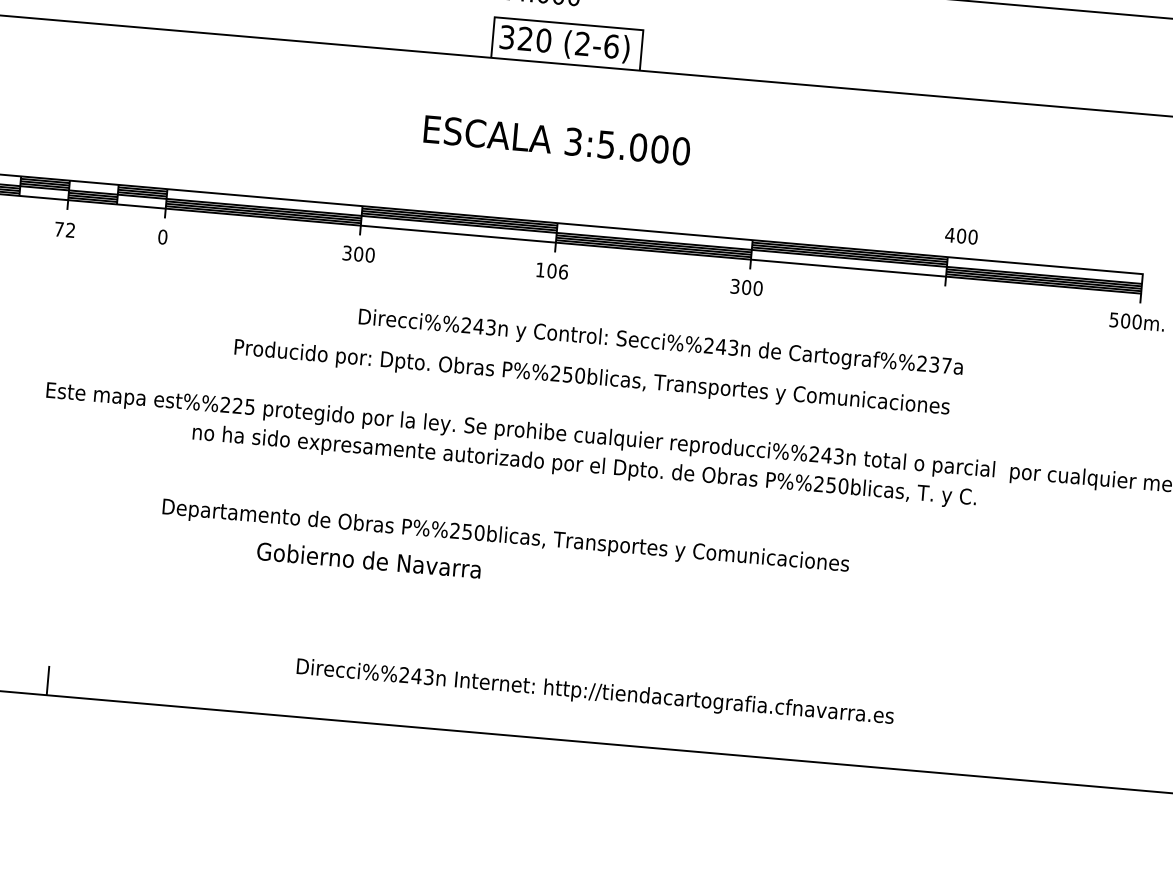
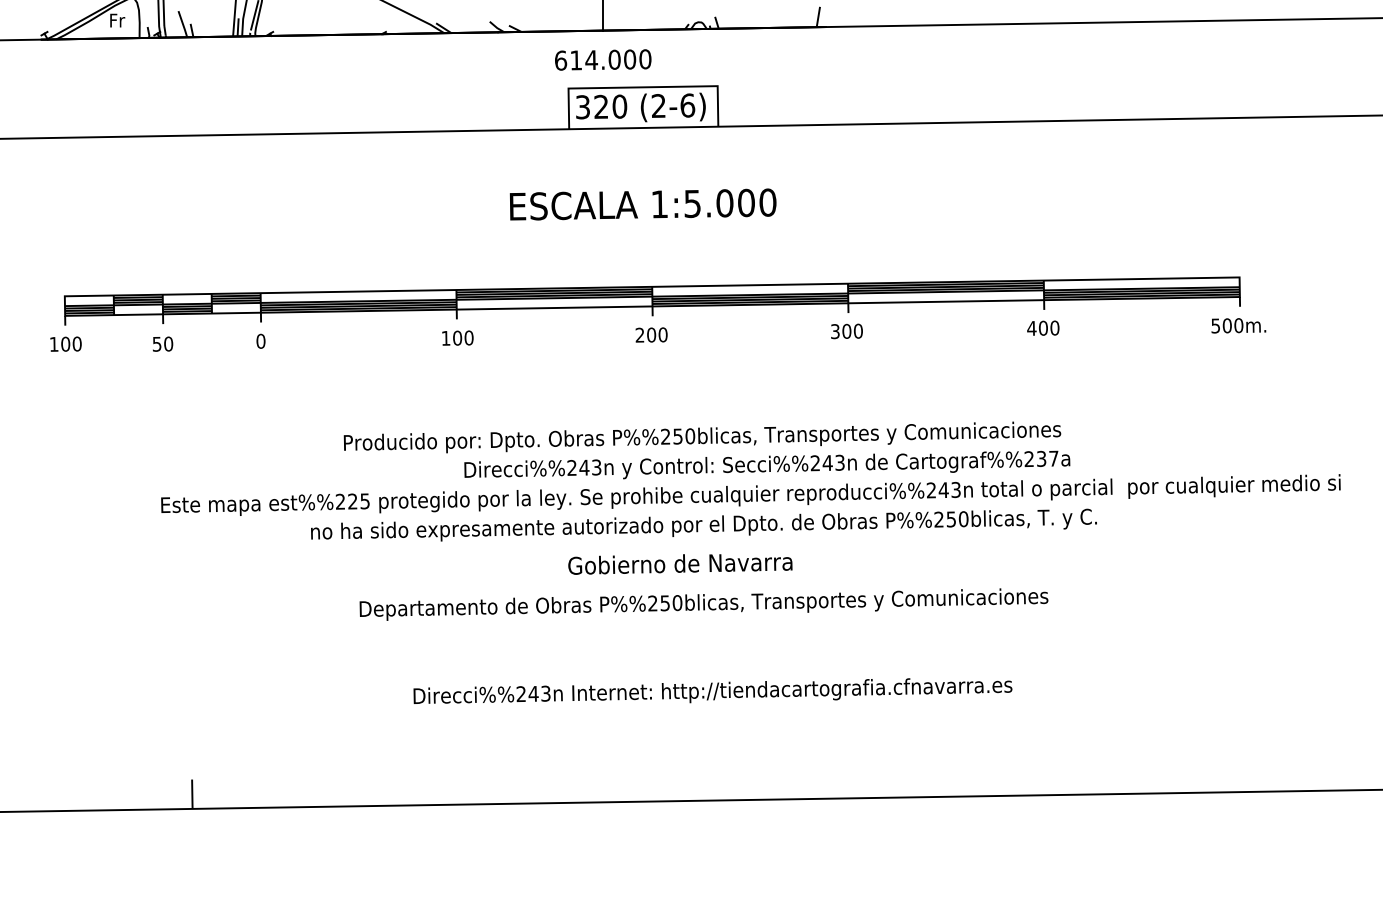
text: (573, 141) -> (659, 204), 3:5.000 -> 1:5.000
text: (64, 229) -> (162, 343), 72 -> 50
text: (961, 235) -> (1043, 327), moved
text: (346, 252) -> (445, 337), 300 -> 100
text: (552, 270) -> (651, 334), 106 -> 200
text: (661, 342) -> (767, 464), moved
text: (505, 537) -> (703, 604), moved
text: (369, 561) -> (680, 564), moved
text: (594, 691) -> (712, 690), moved

